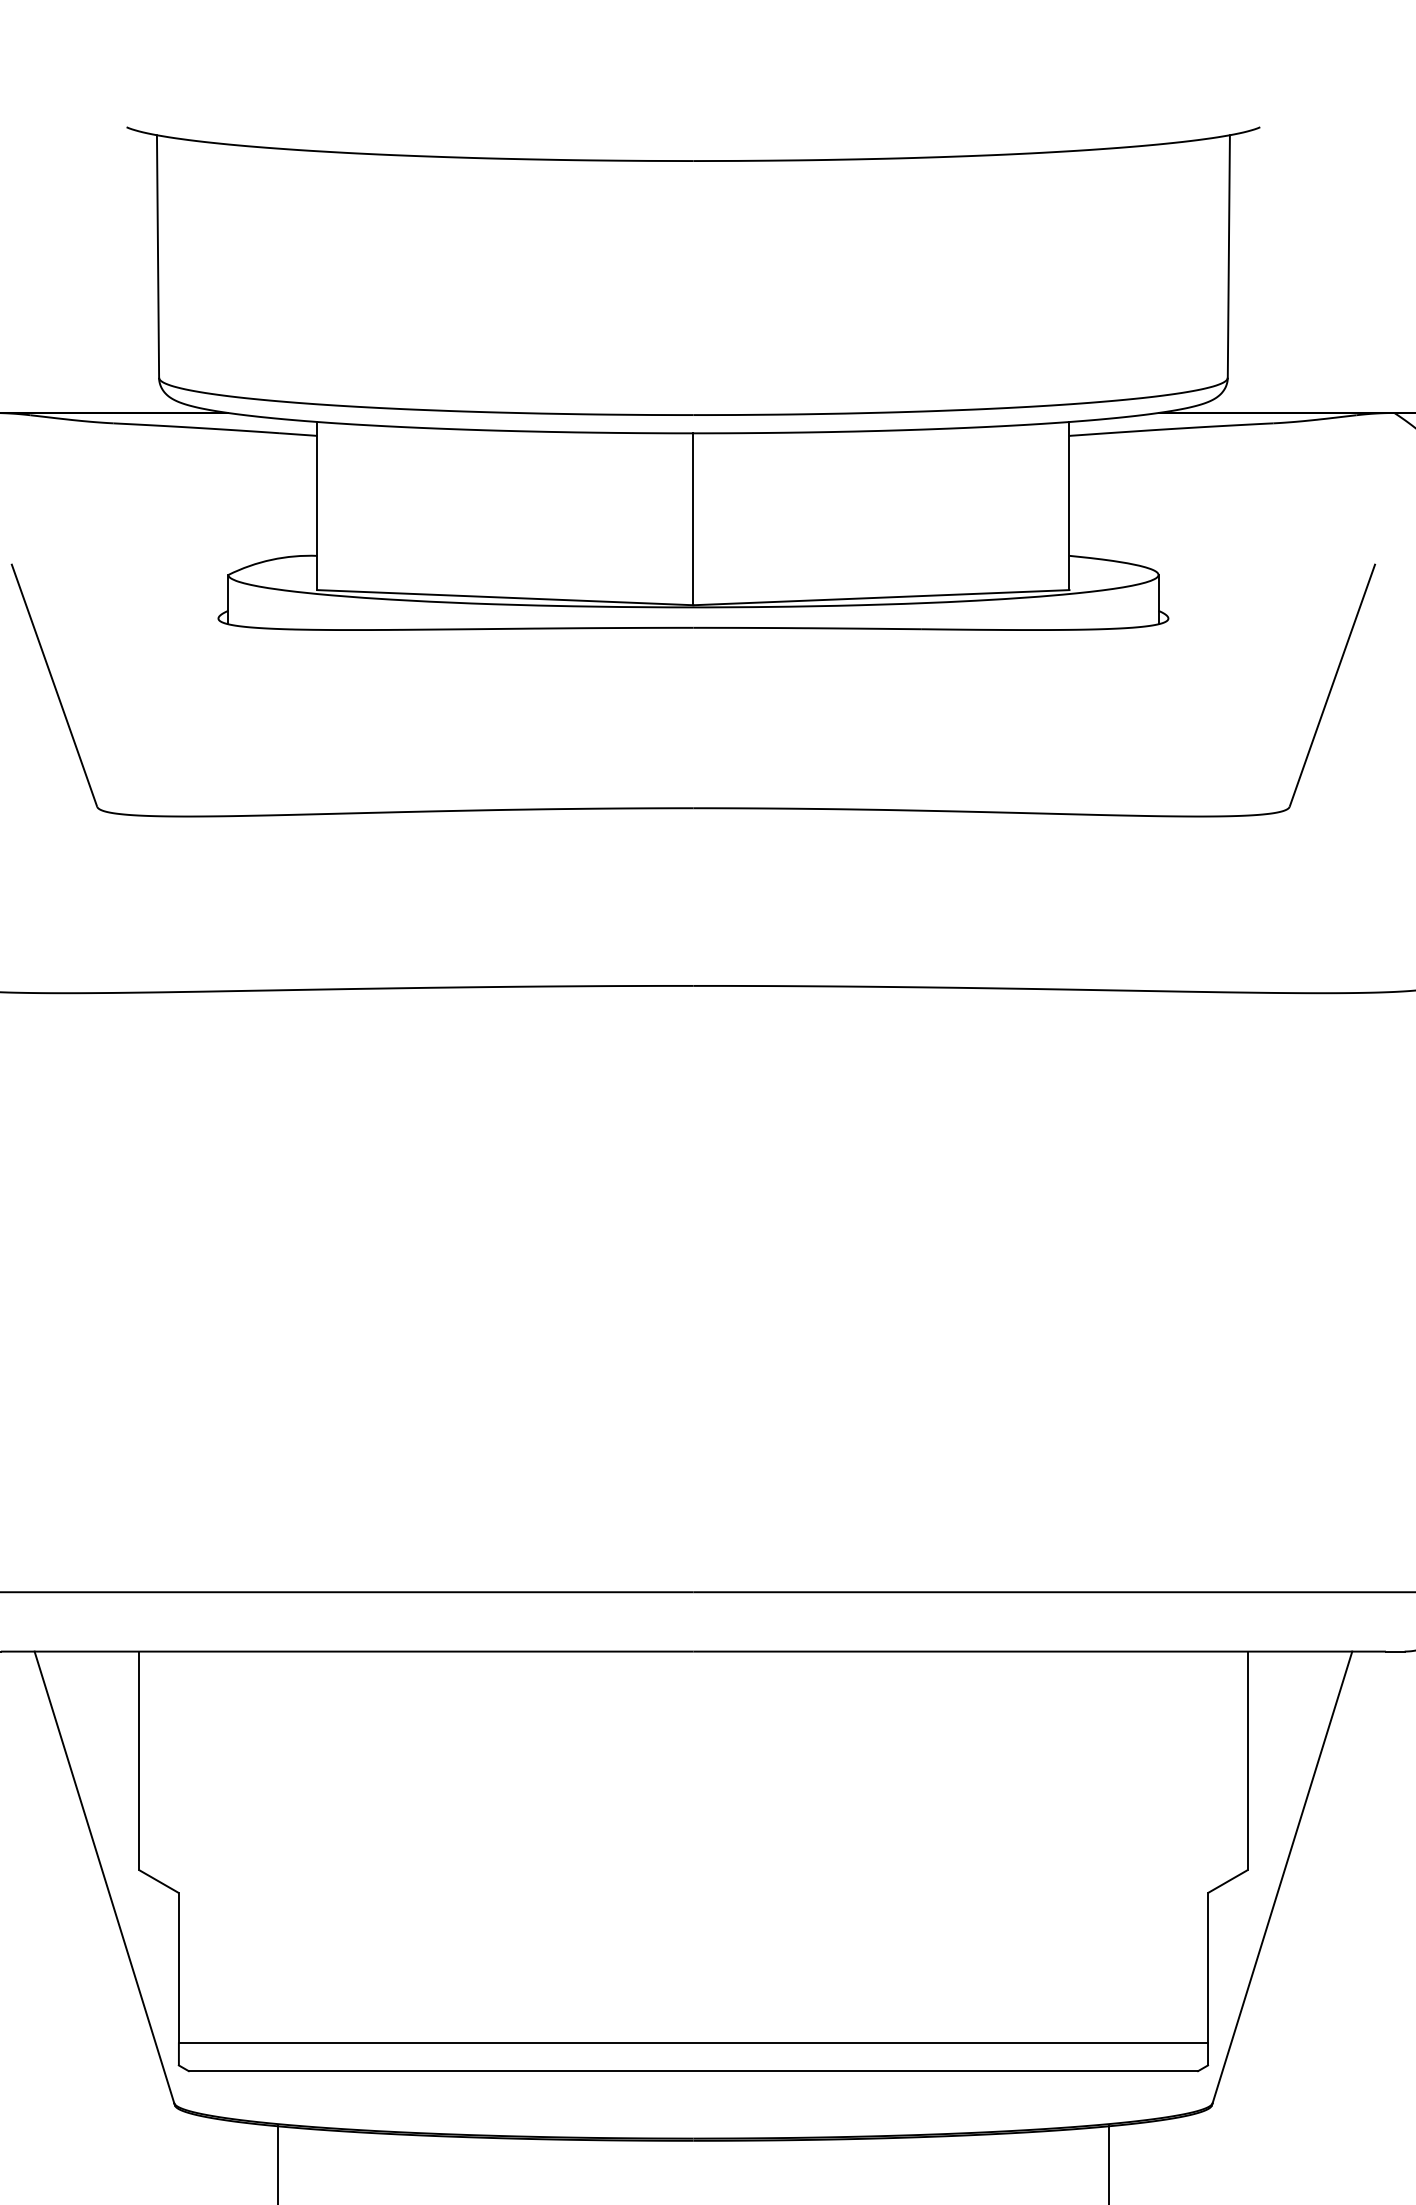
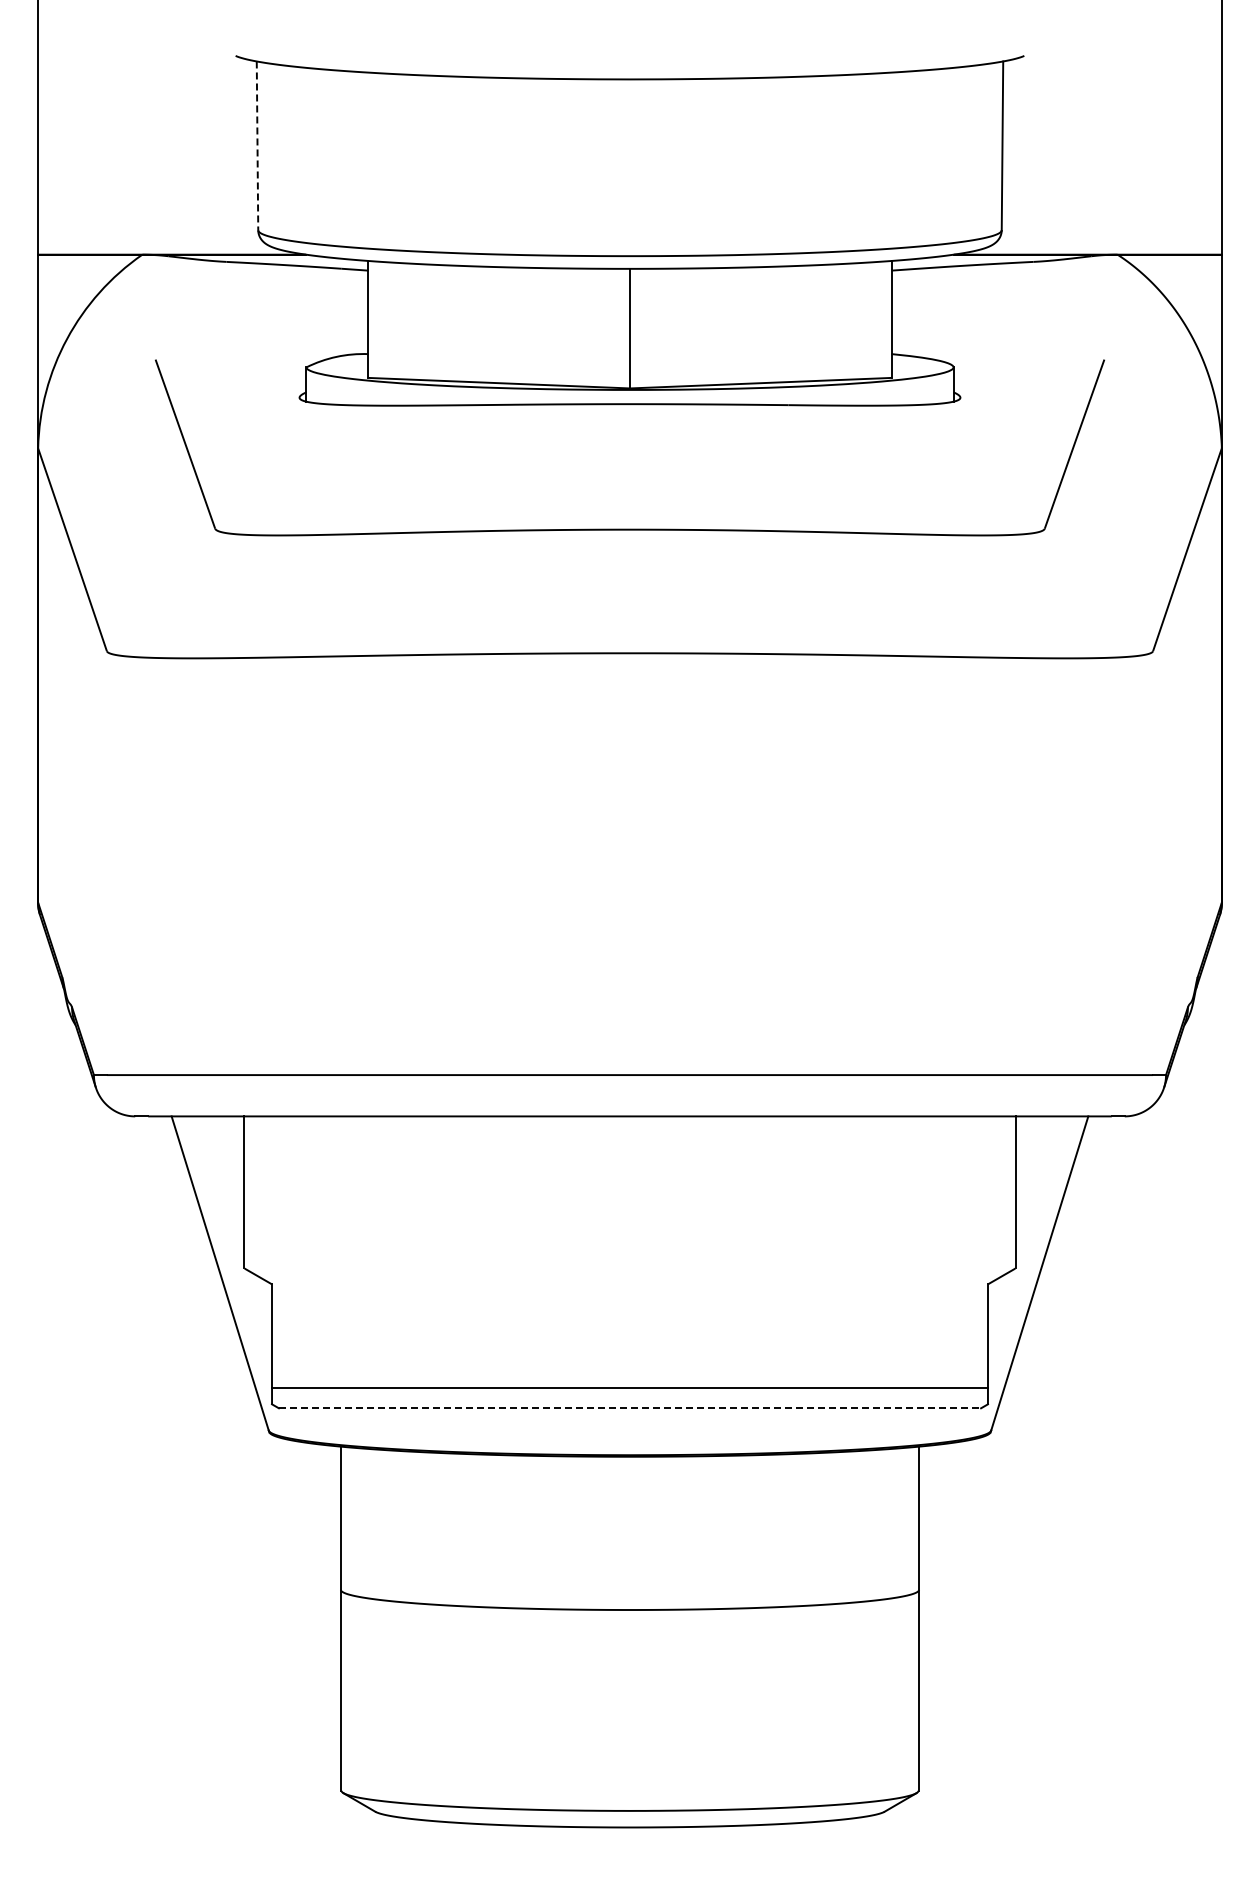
line: (158, 257) -> (257, 146), solid -> dashed
line: (694, 2071) -> (630, 1408), solid -> dashed

